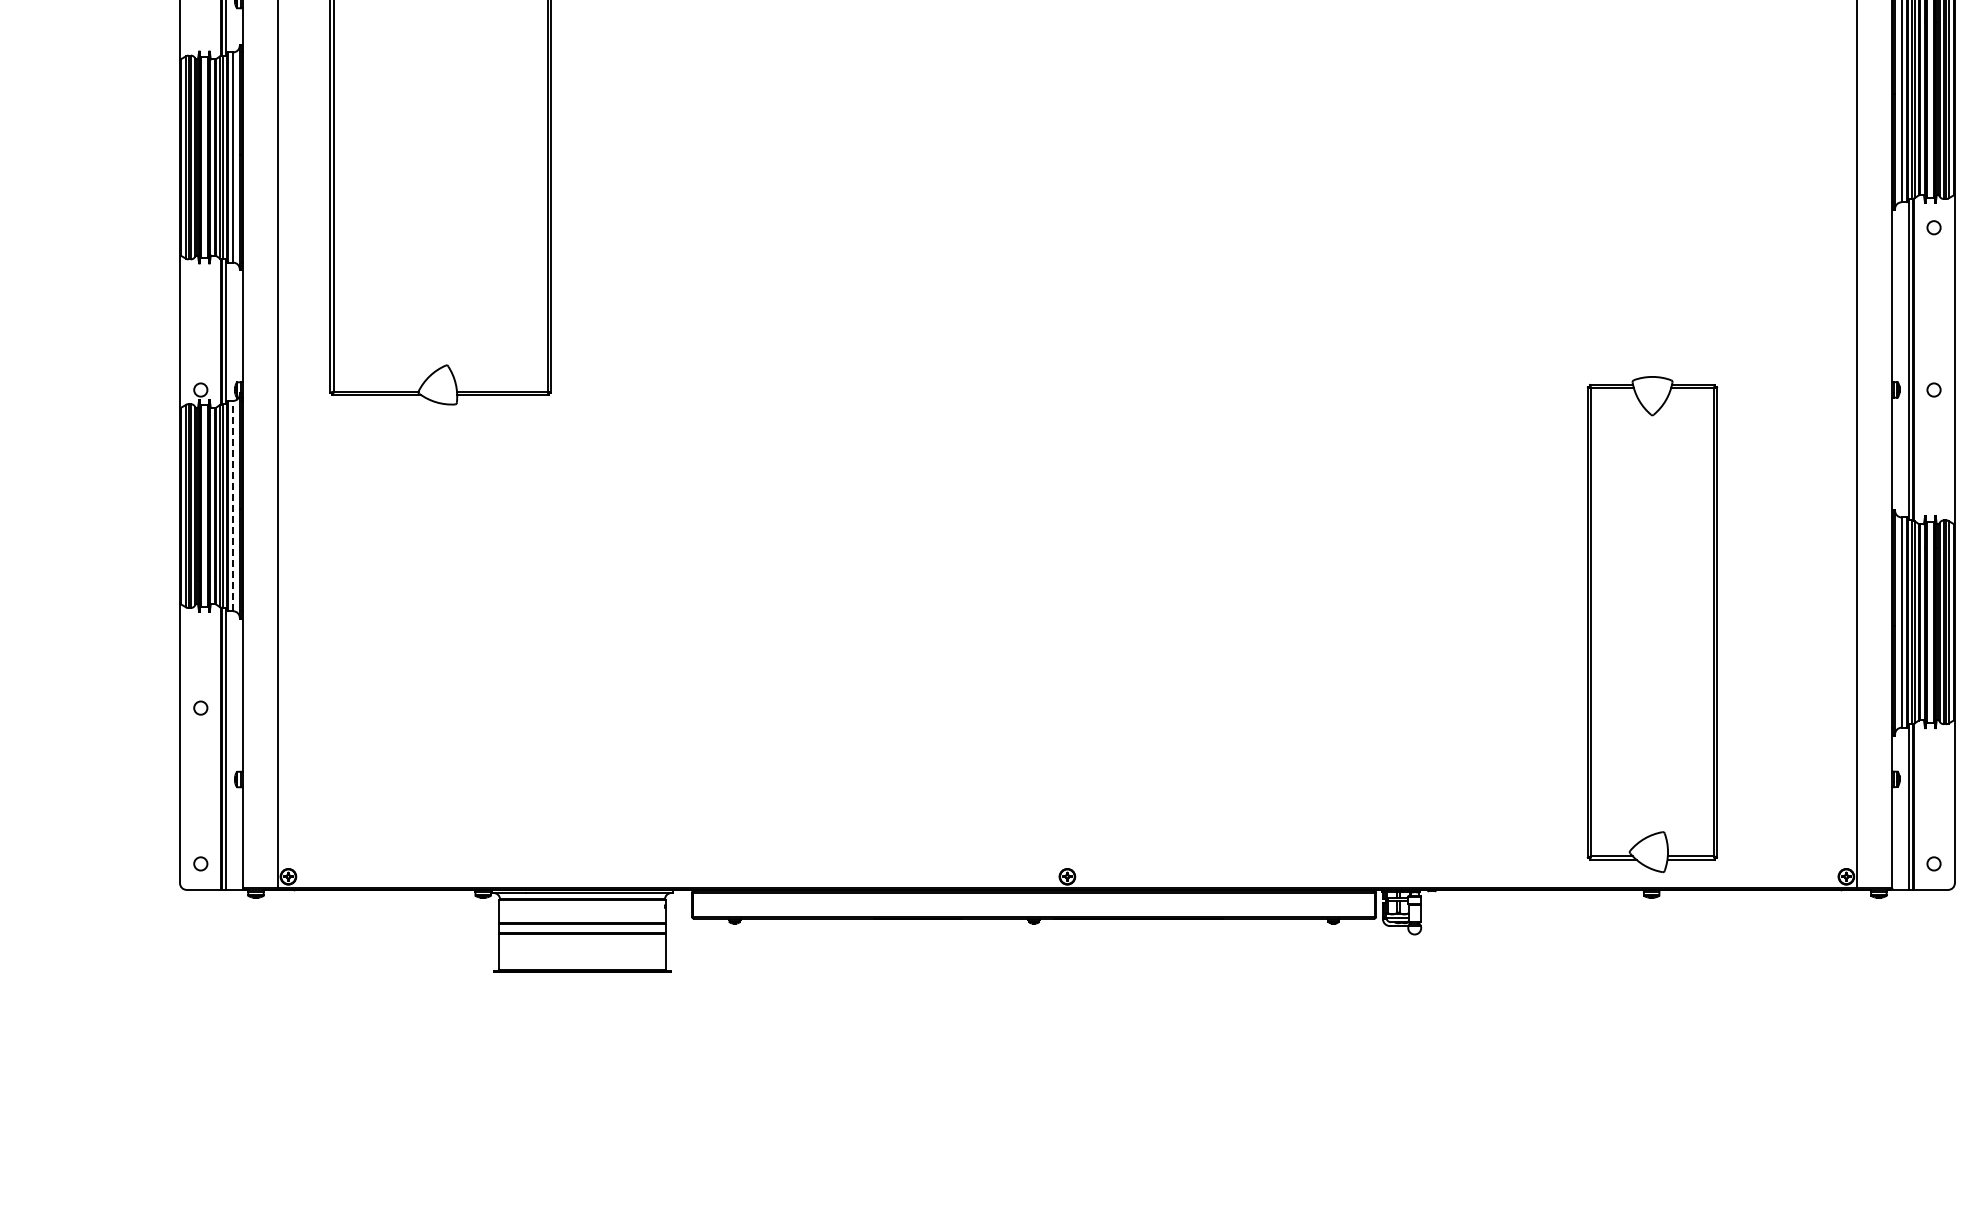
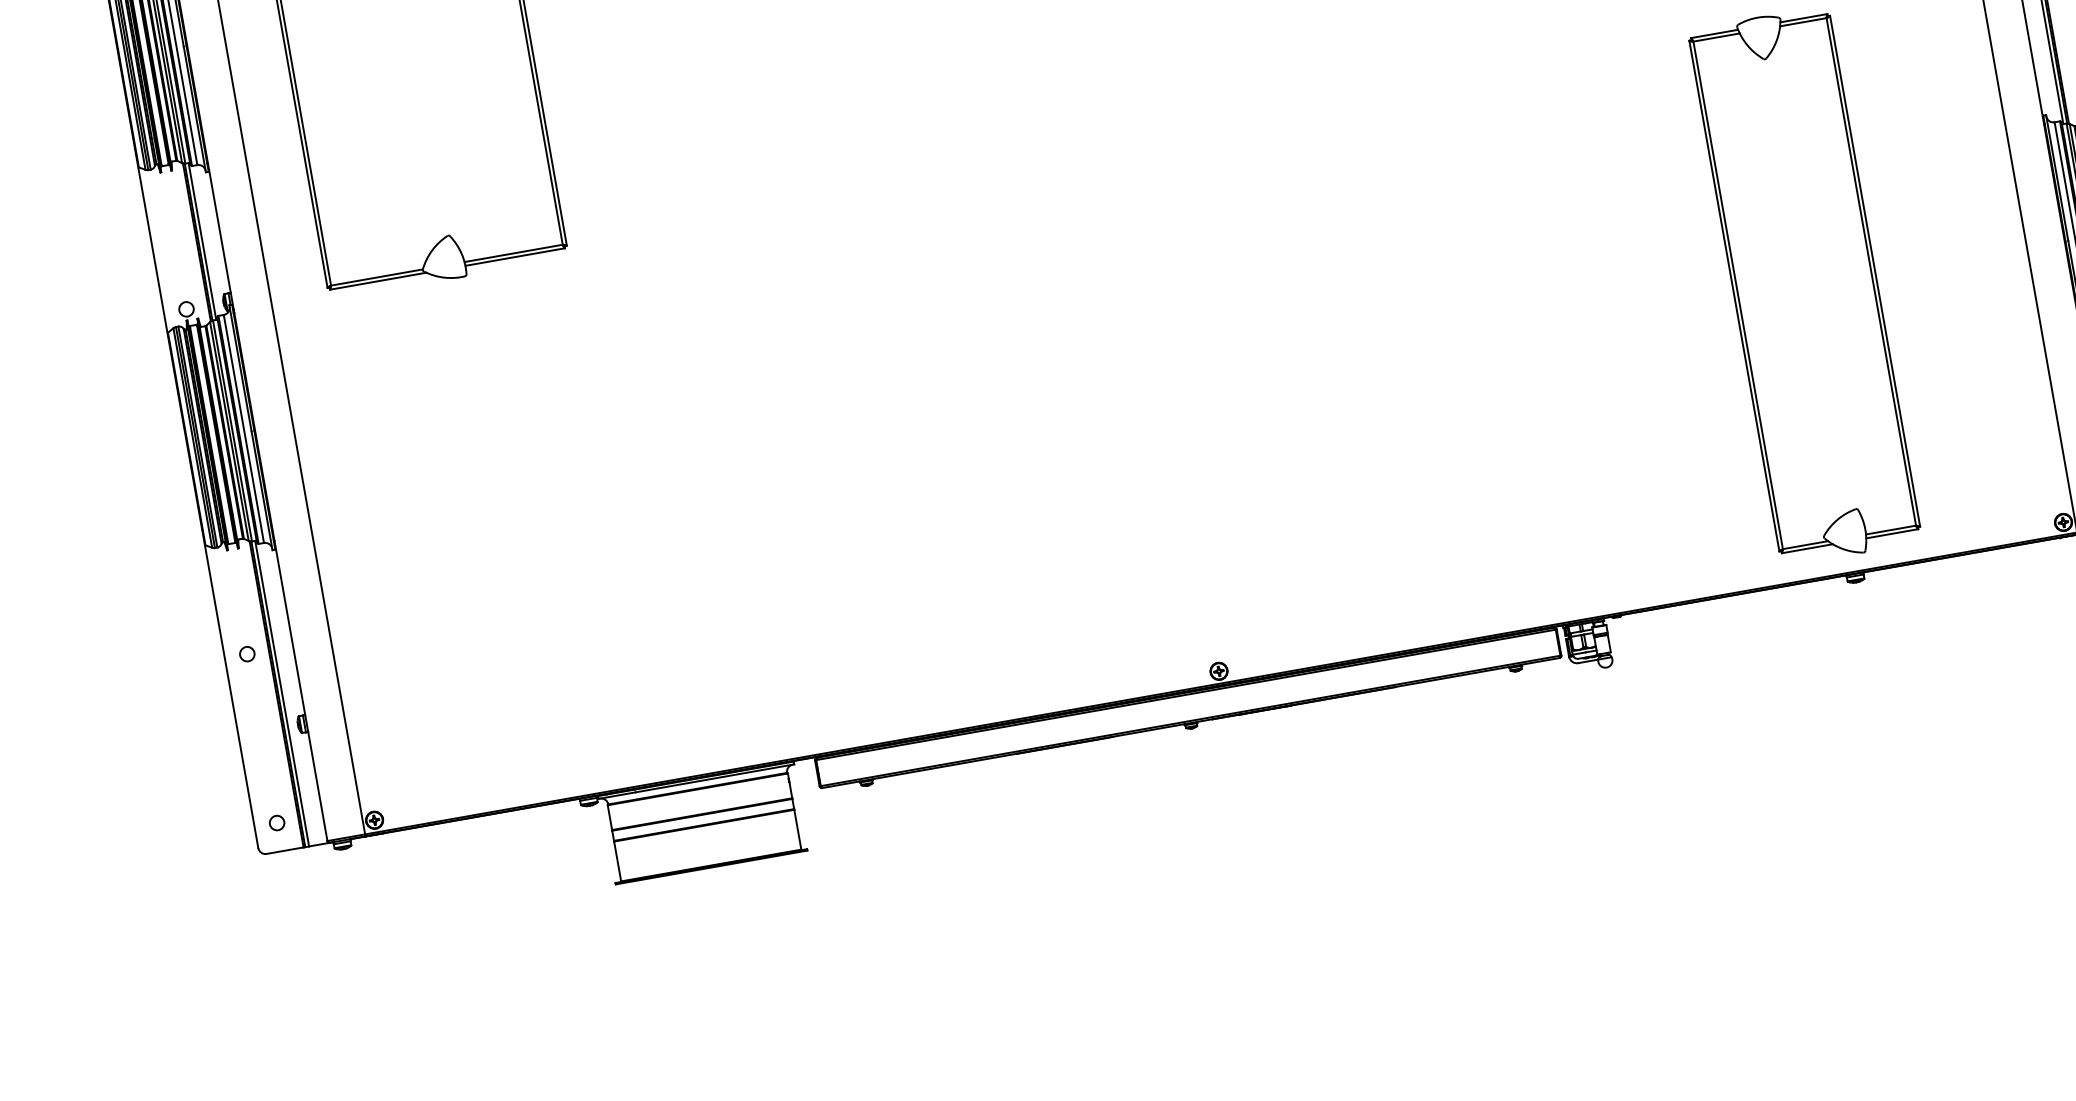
line: (233, 505) -> (244, 428), dashed -> solid

